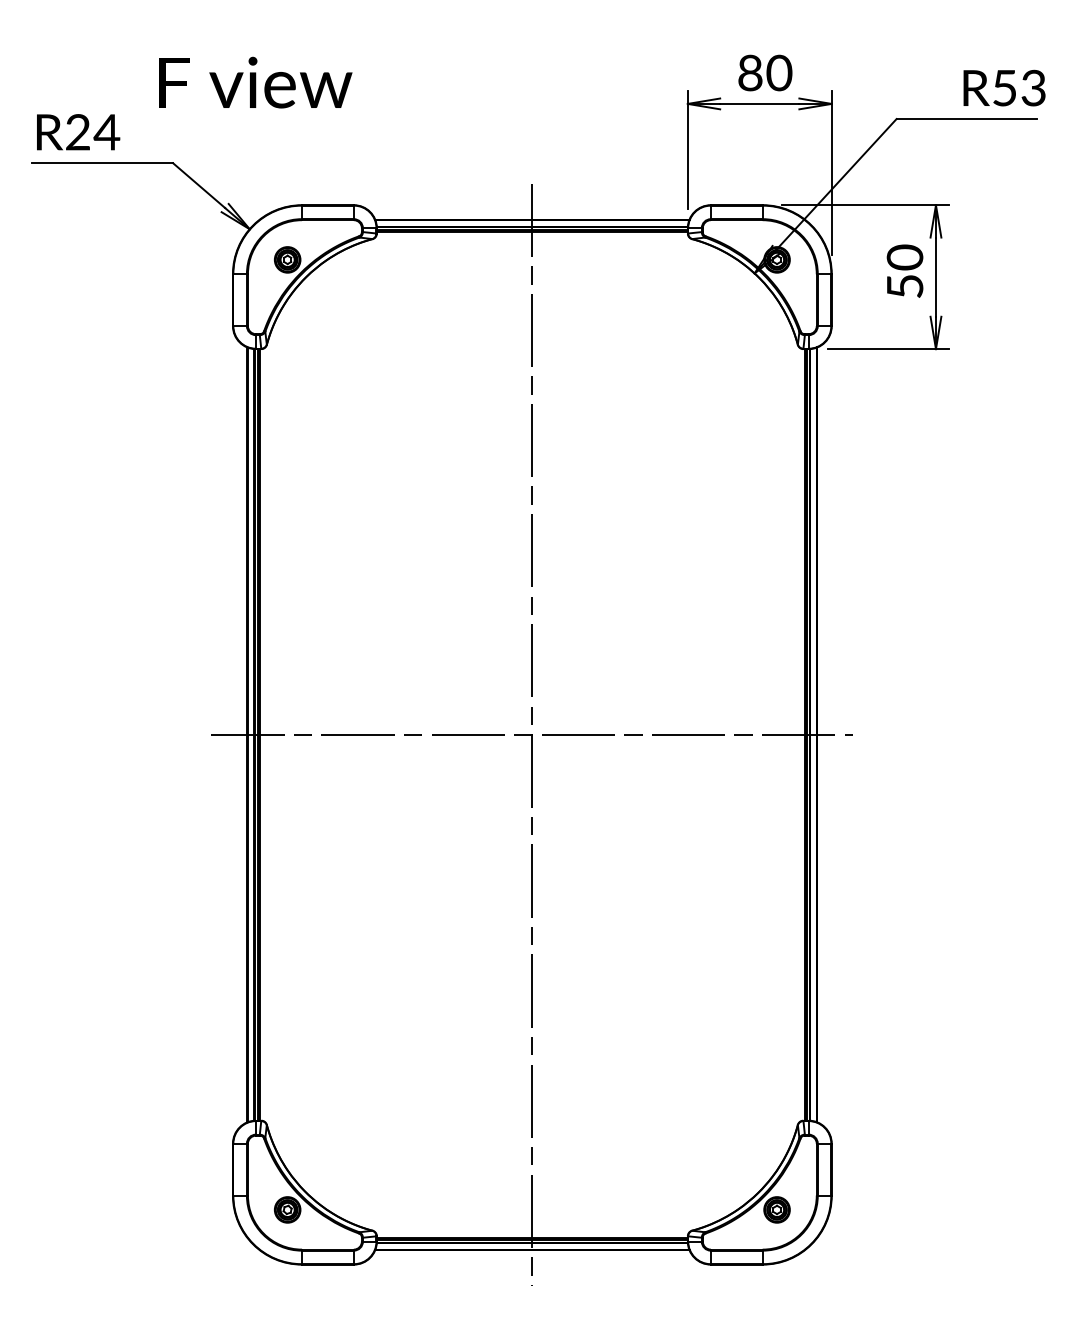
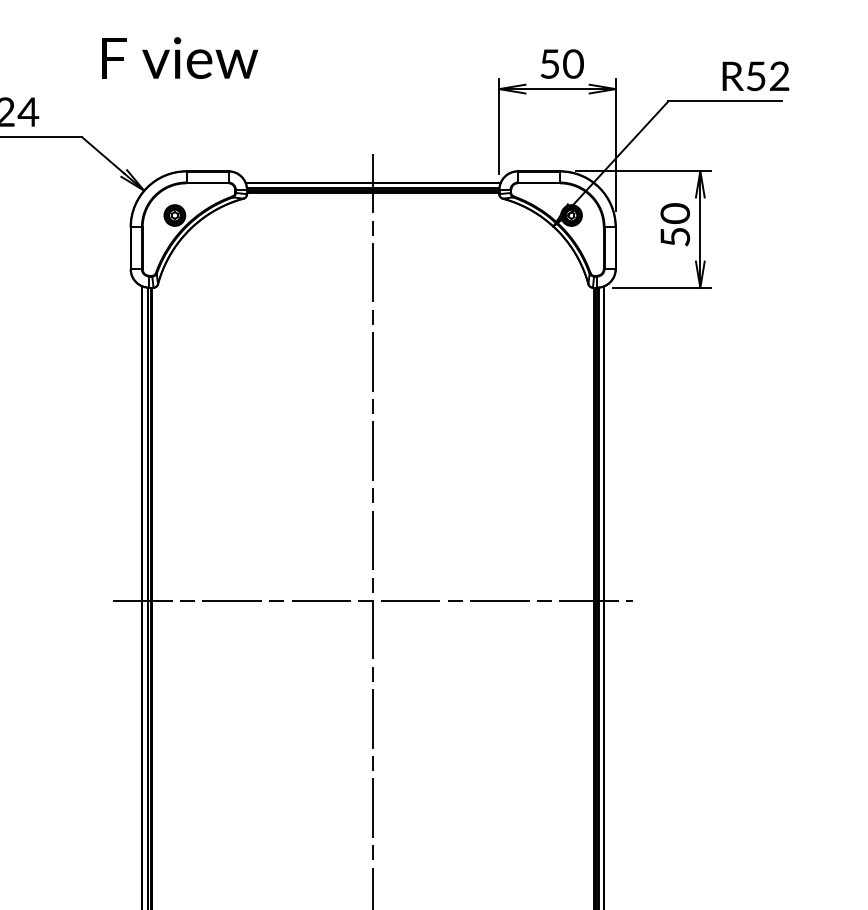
text: (750, 72) -> (550, 63), 80 -> 50
text: (255, 82) -> (179, 57), moved
text: (1033, 88) -> (779, 76), R53 -> R52

